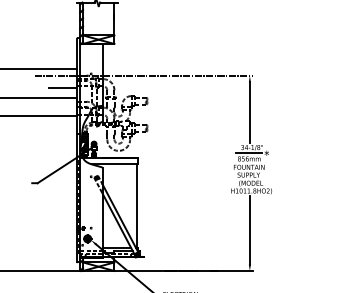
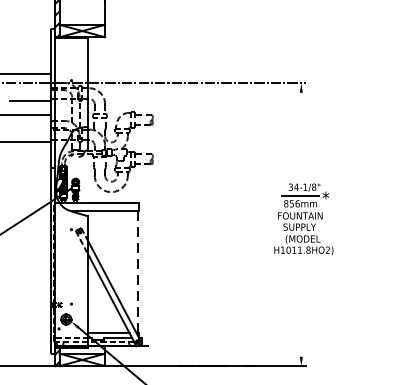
line: (249, 112) -> (300, 136), removed
line: (137, 206) -> (138, 272), solid -> dashed
line: (249, 230) -> (300, 307), removed

